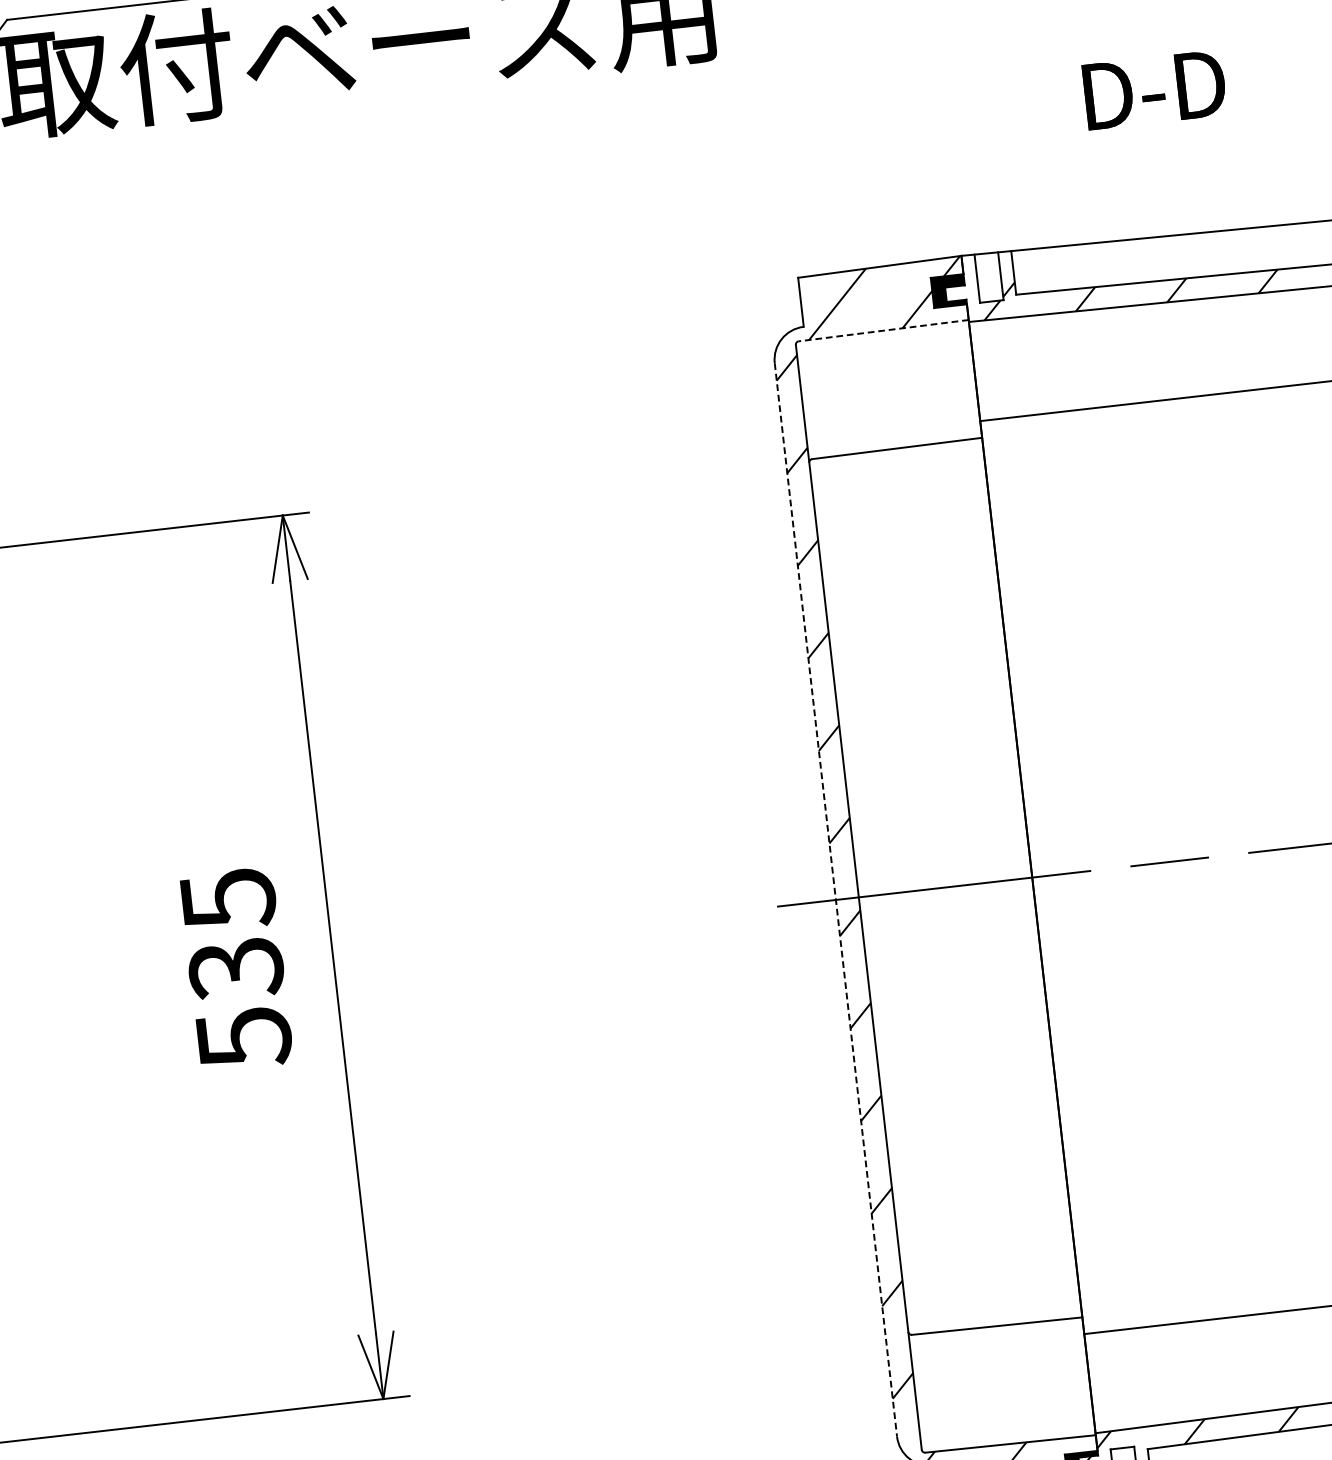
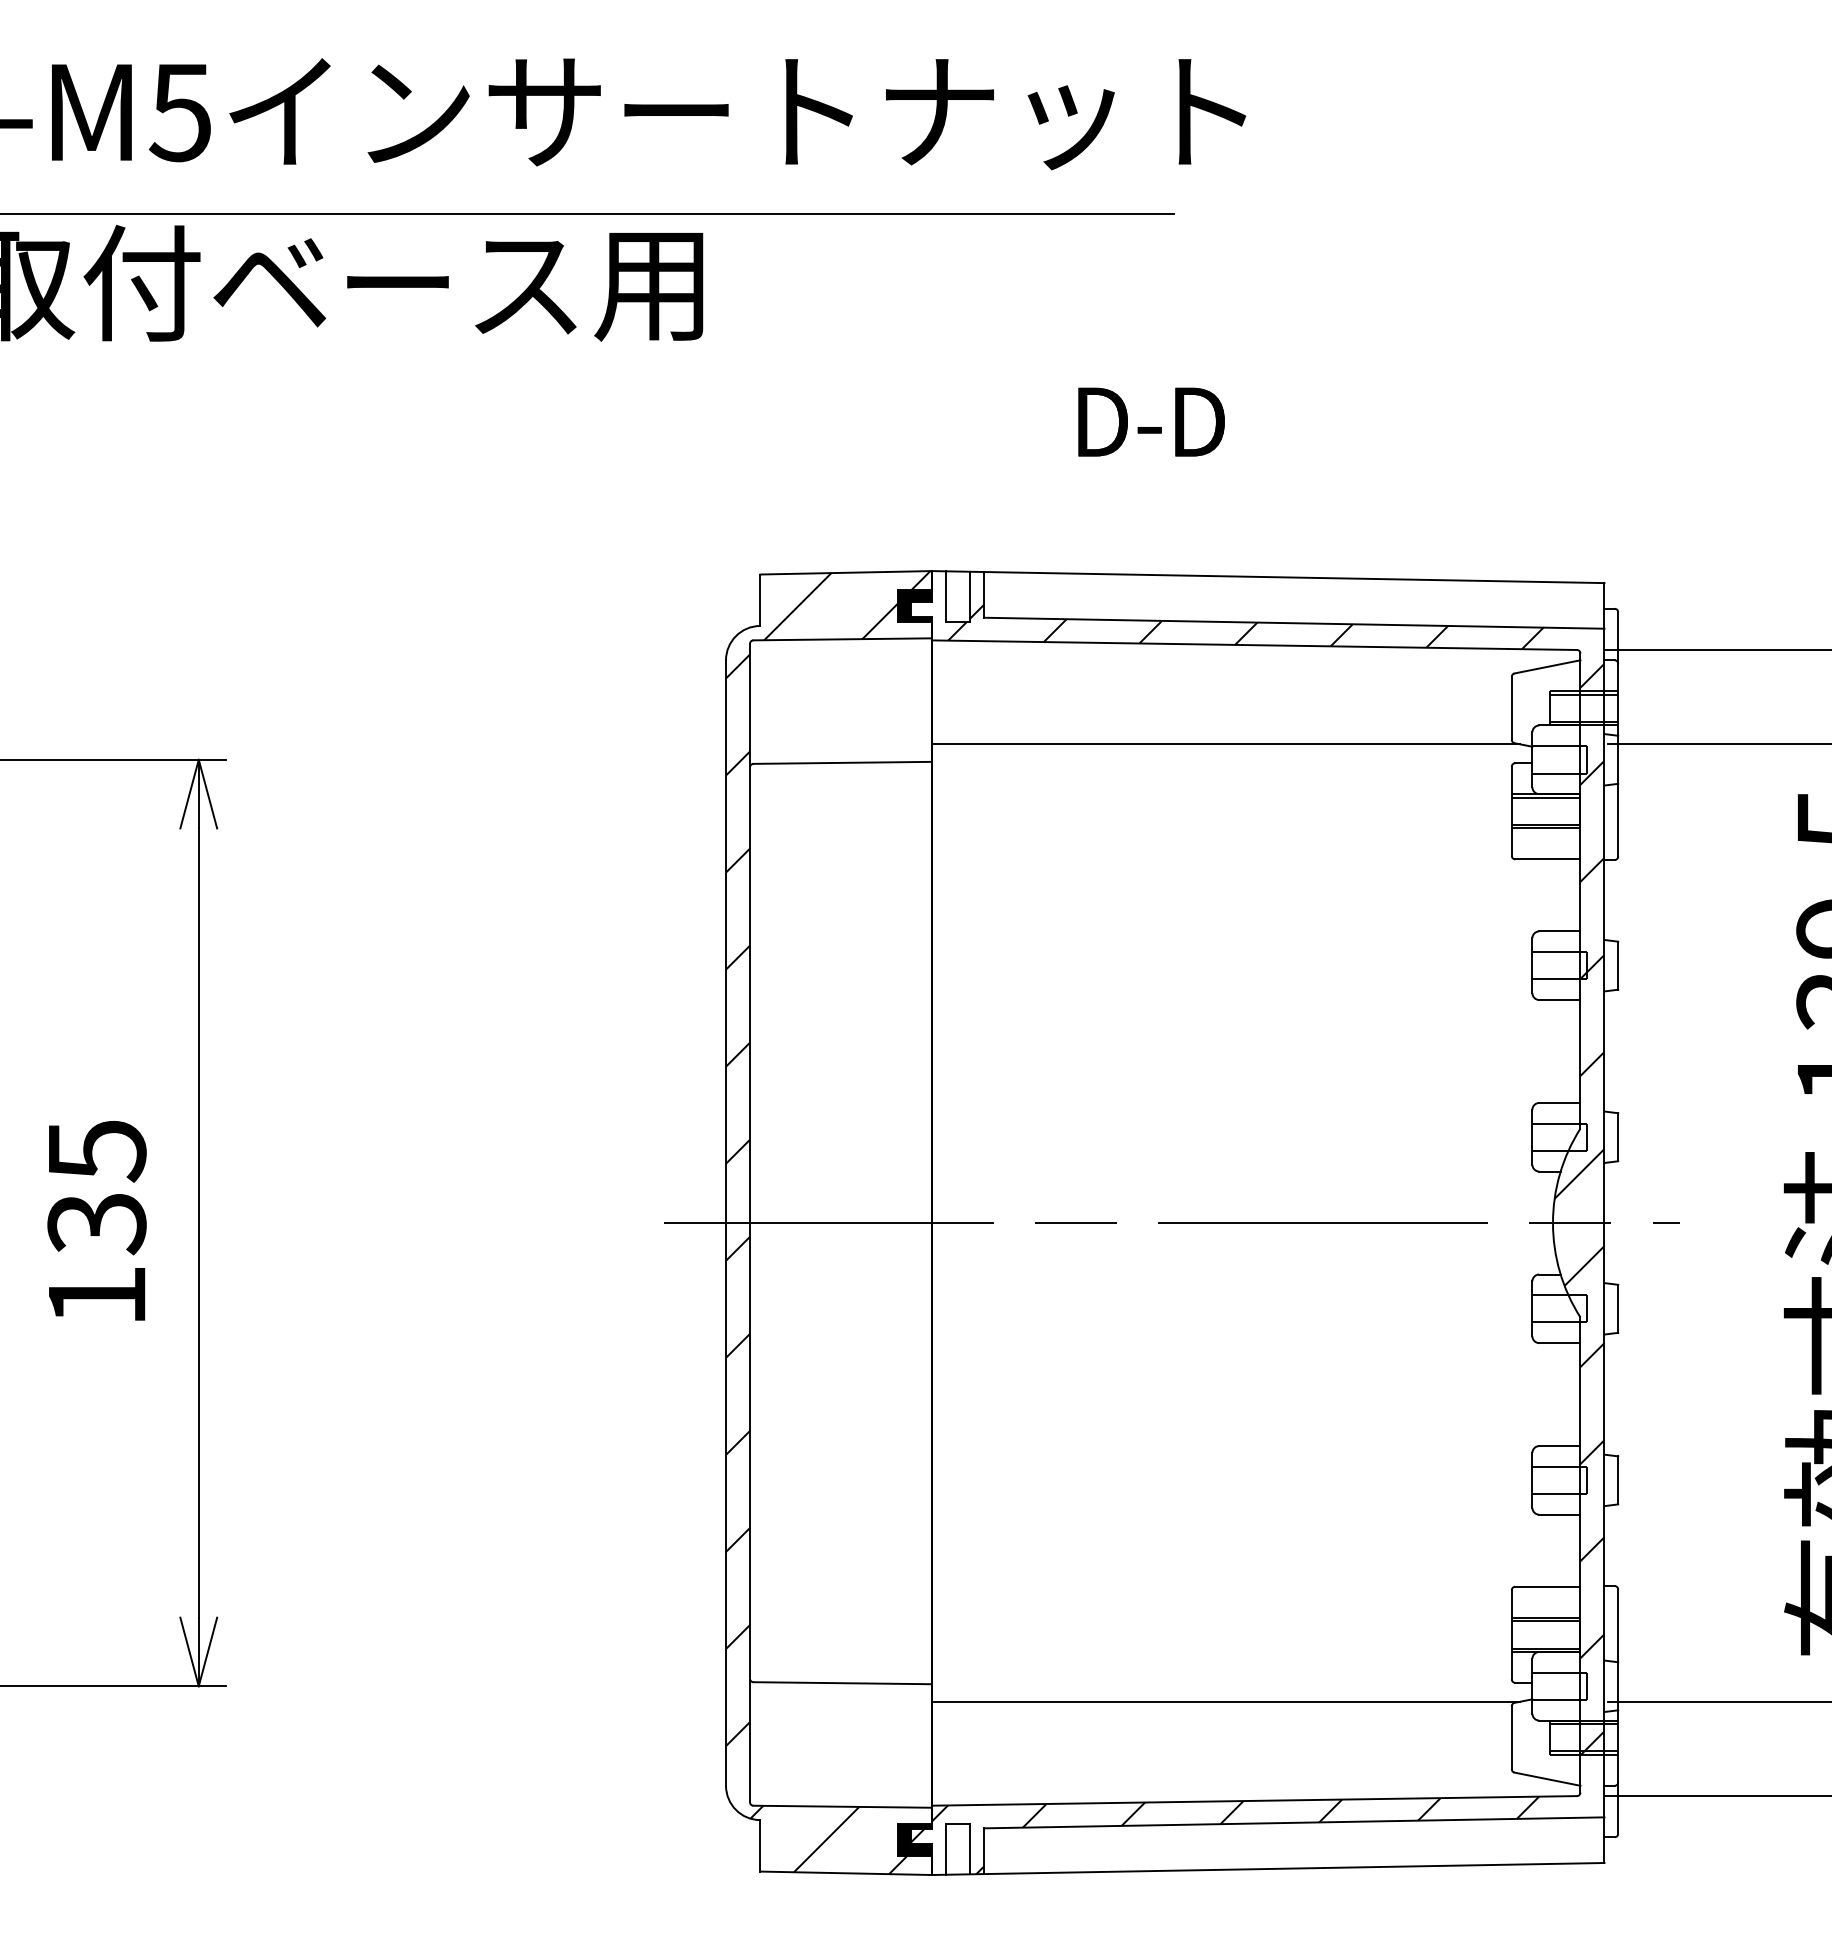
line: (883, 330) -> (842, 639), dashed -> solid
line: (836, 900) -> (726, 1223), dashed -> solid
text: (244, 1039) -> (97, 1297), 535 -> 135

